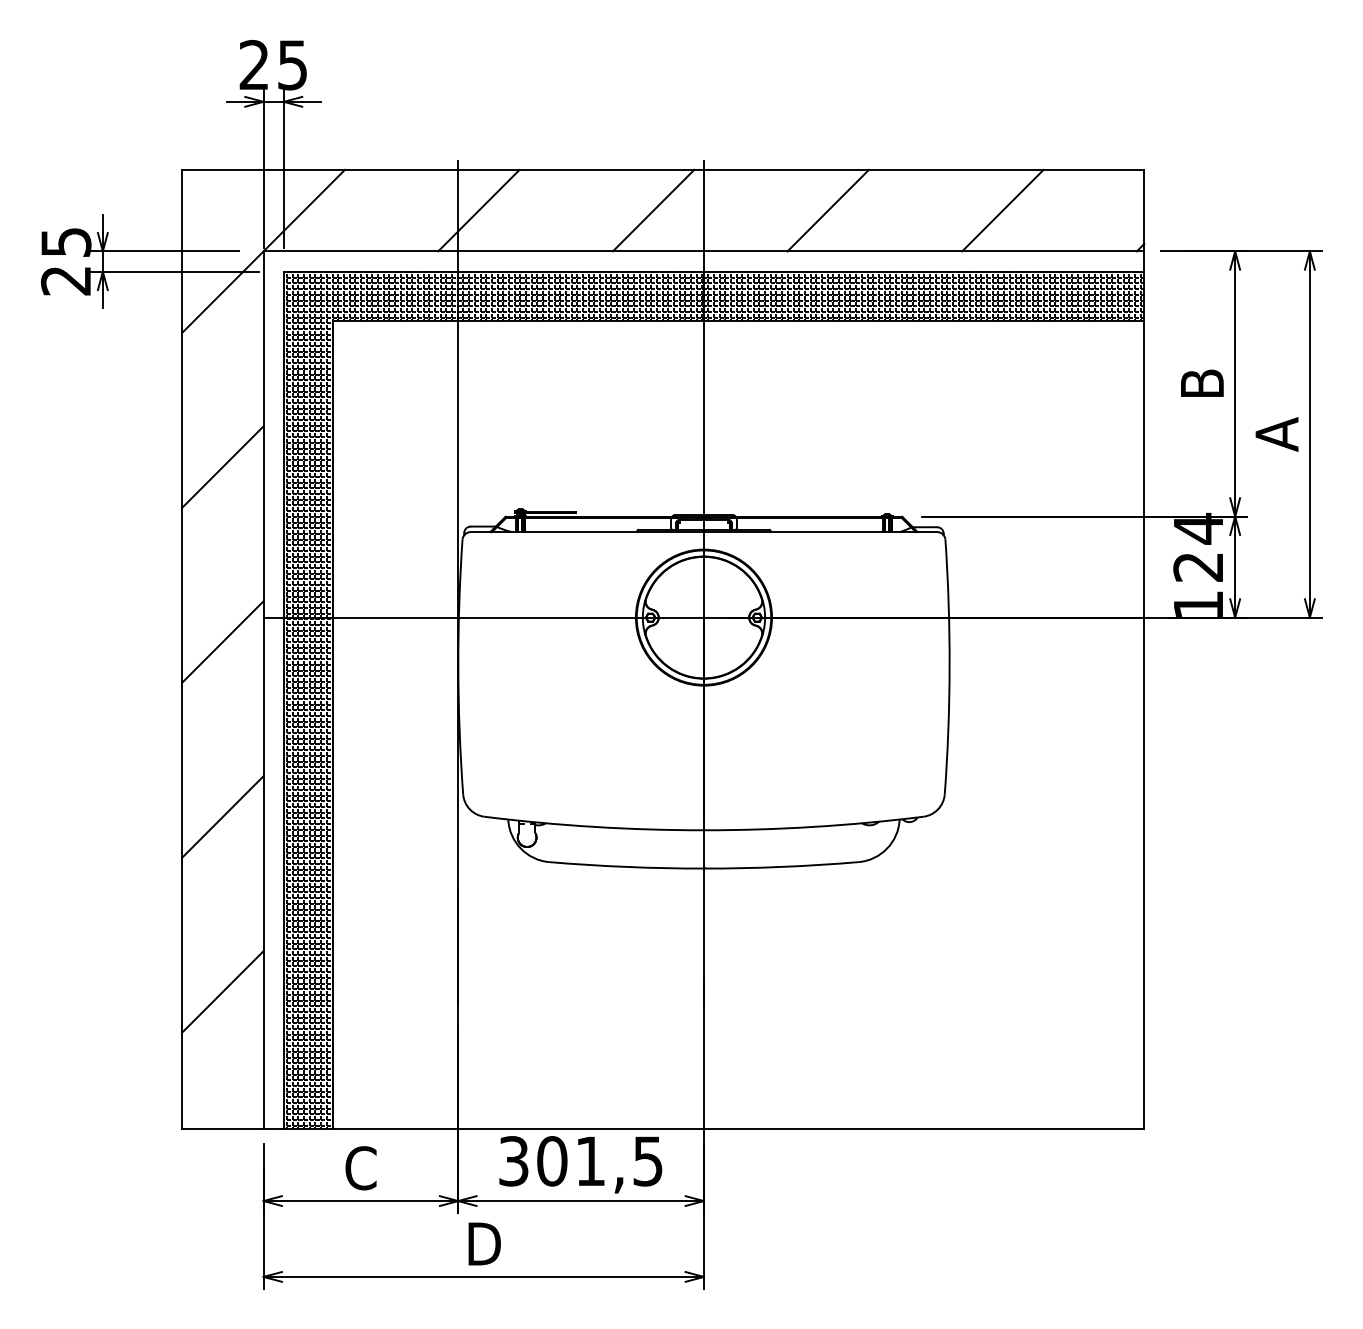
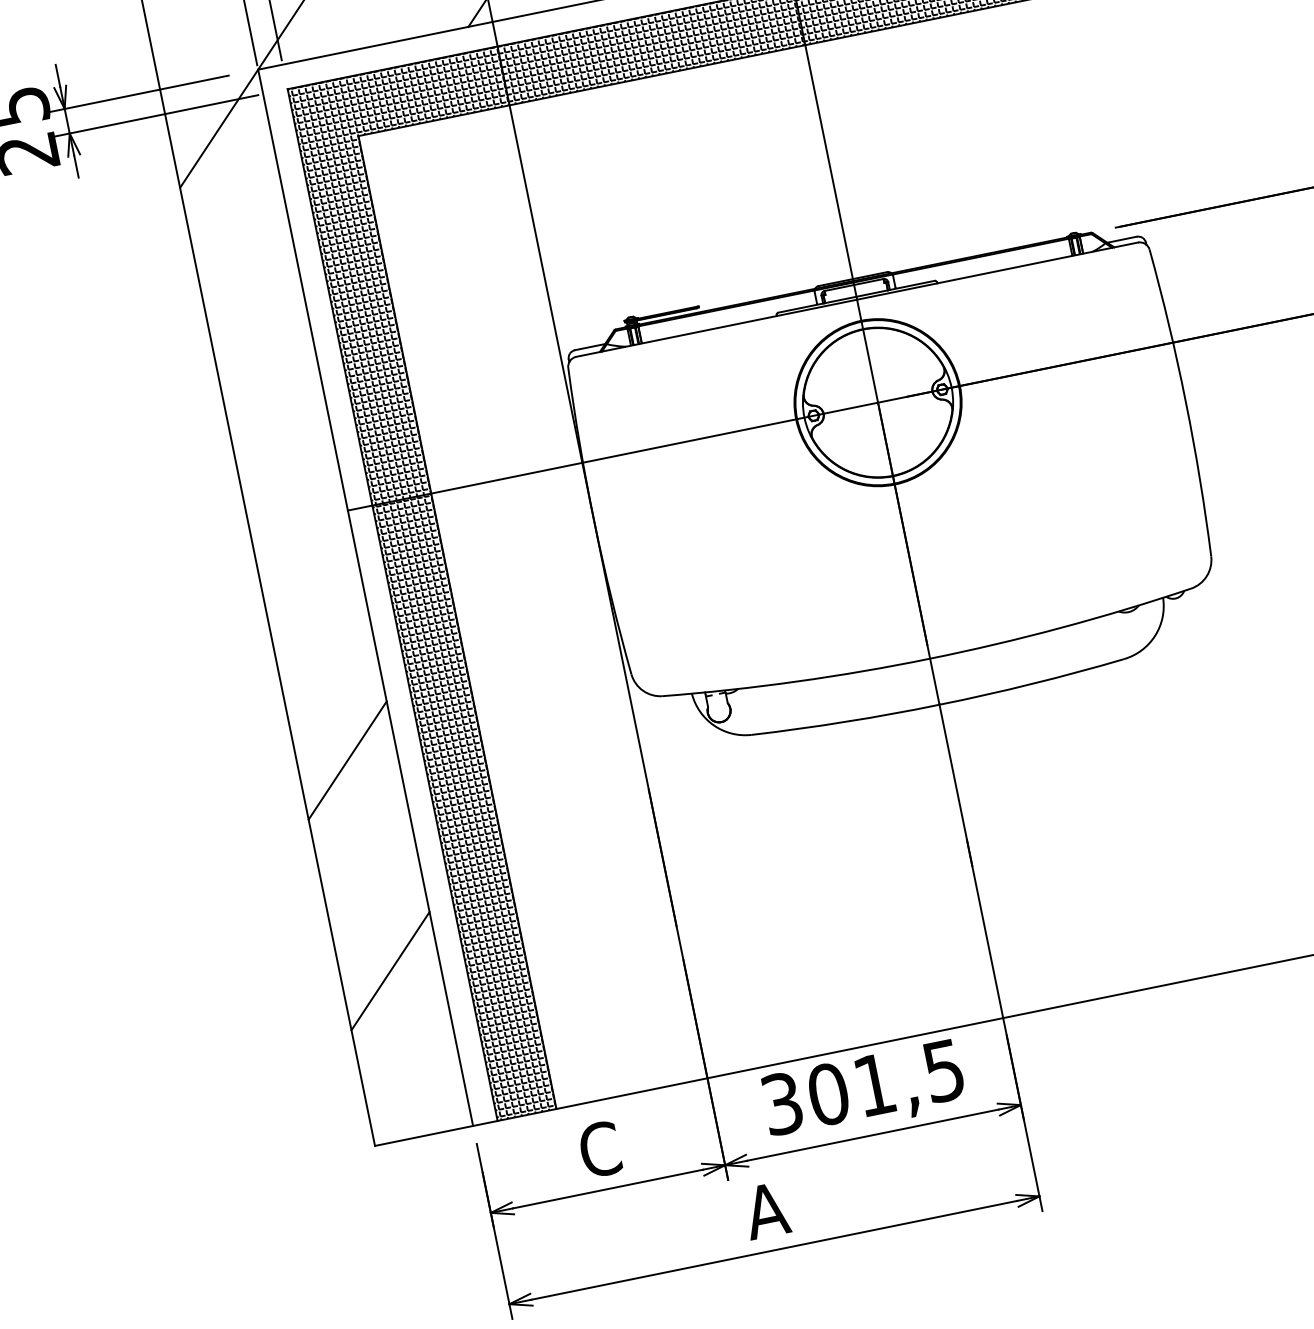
line: (222, 466) -> (261, 338), removed
line: (222, 641) -> (304, 549), removed
text: (483, 1243) -> (765, 1210), D -> A

